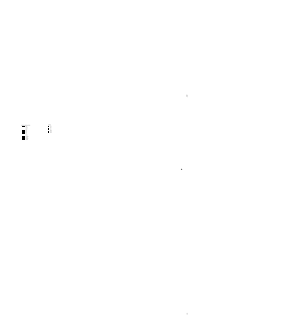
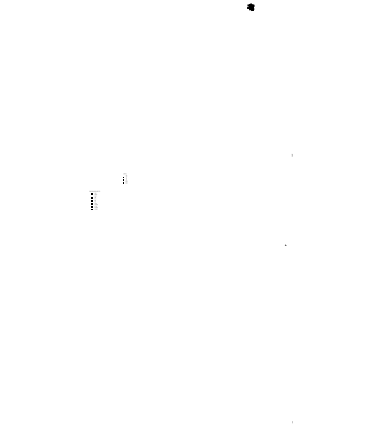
text: (49, 128) -> (124, 178), moved

